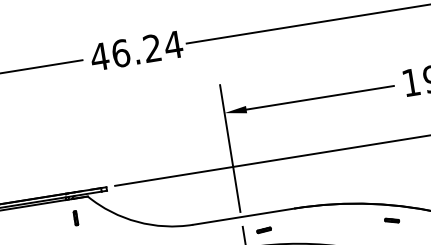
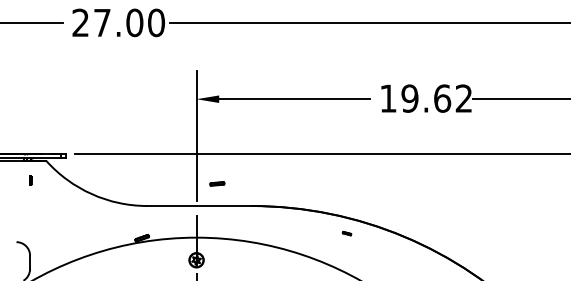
text: (136, 50) -> (118, 22), 46.24 -> 27.00
part: (75, 218) -> (30, 180), size x0.6
part: (391, 220) -> (346, 233), size x0.6
part: (264, 229) -> (217, 183), moved

